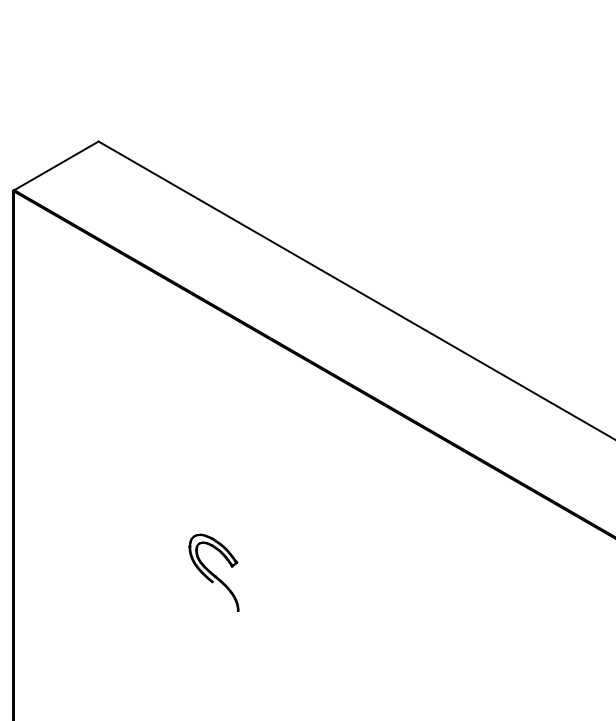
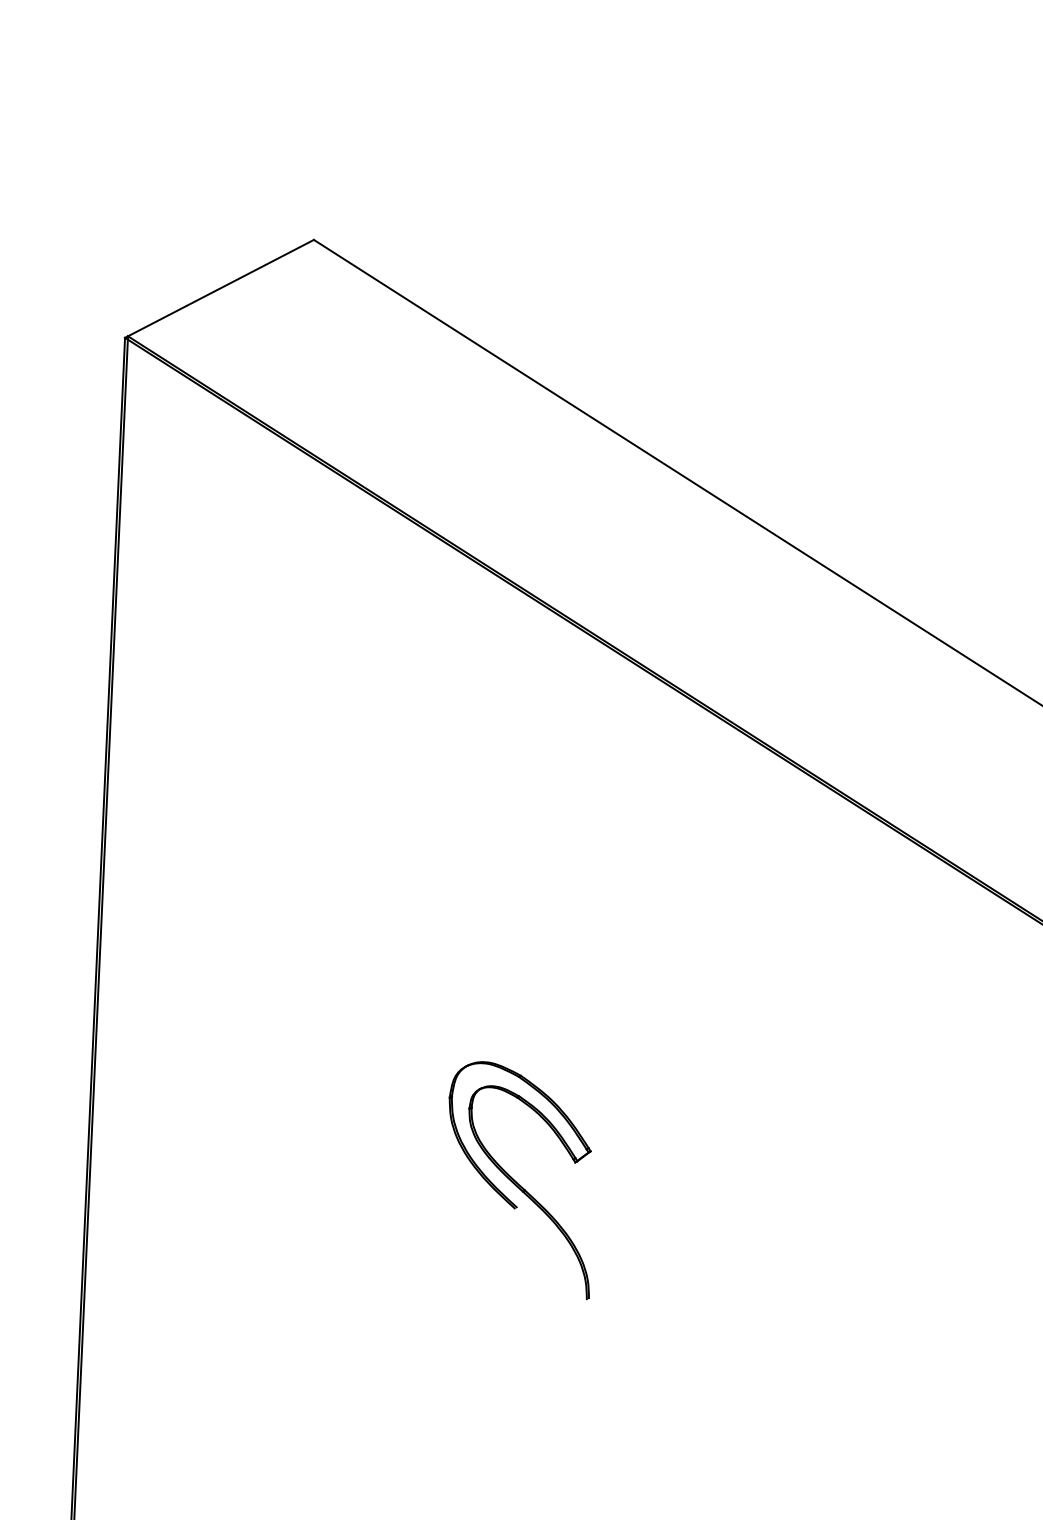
part: (213, 572) -> (518, 1177), size x1.4

